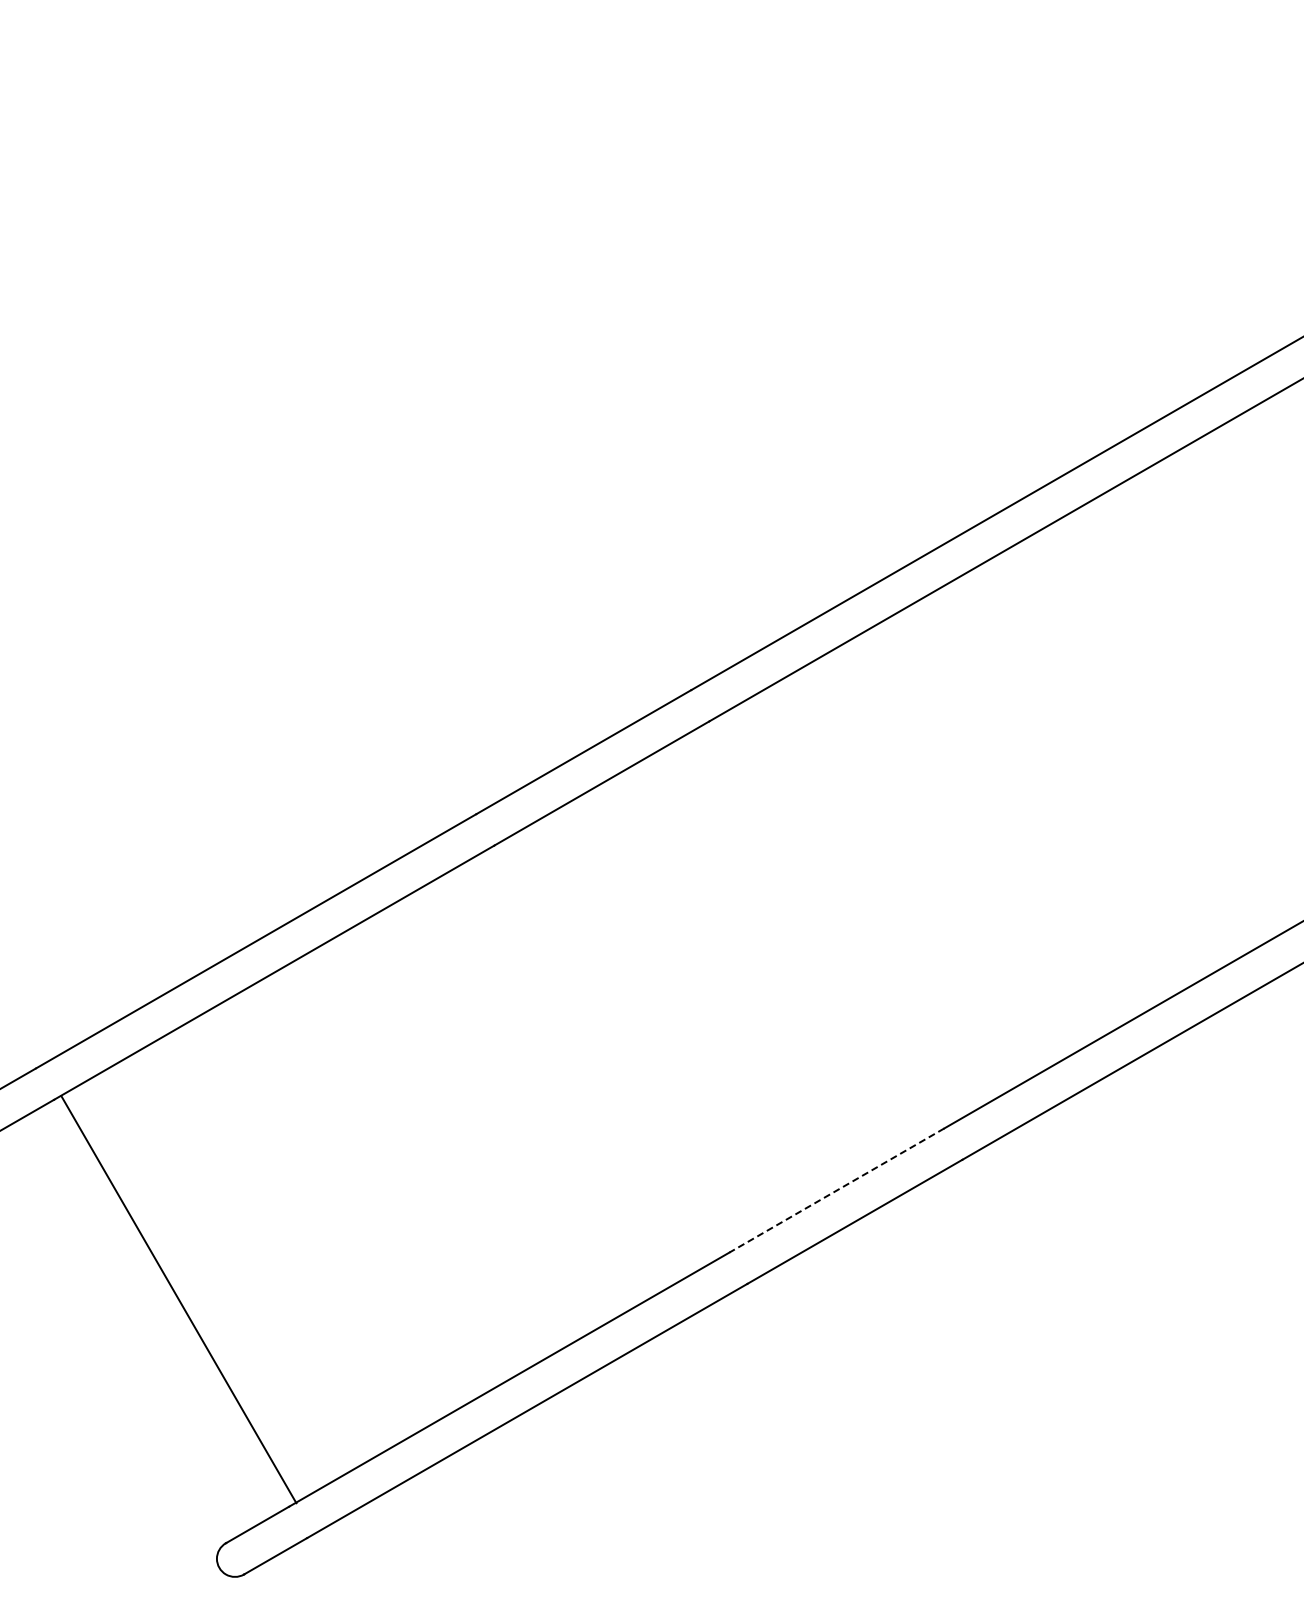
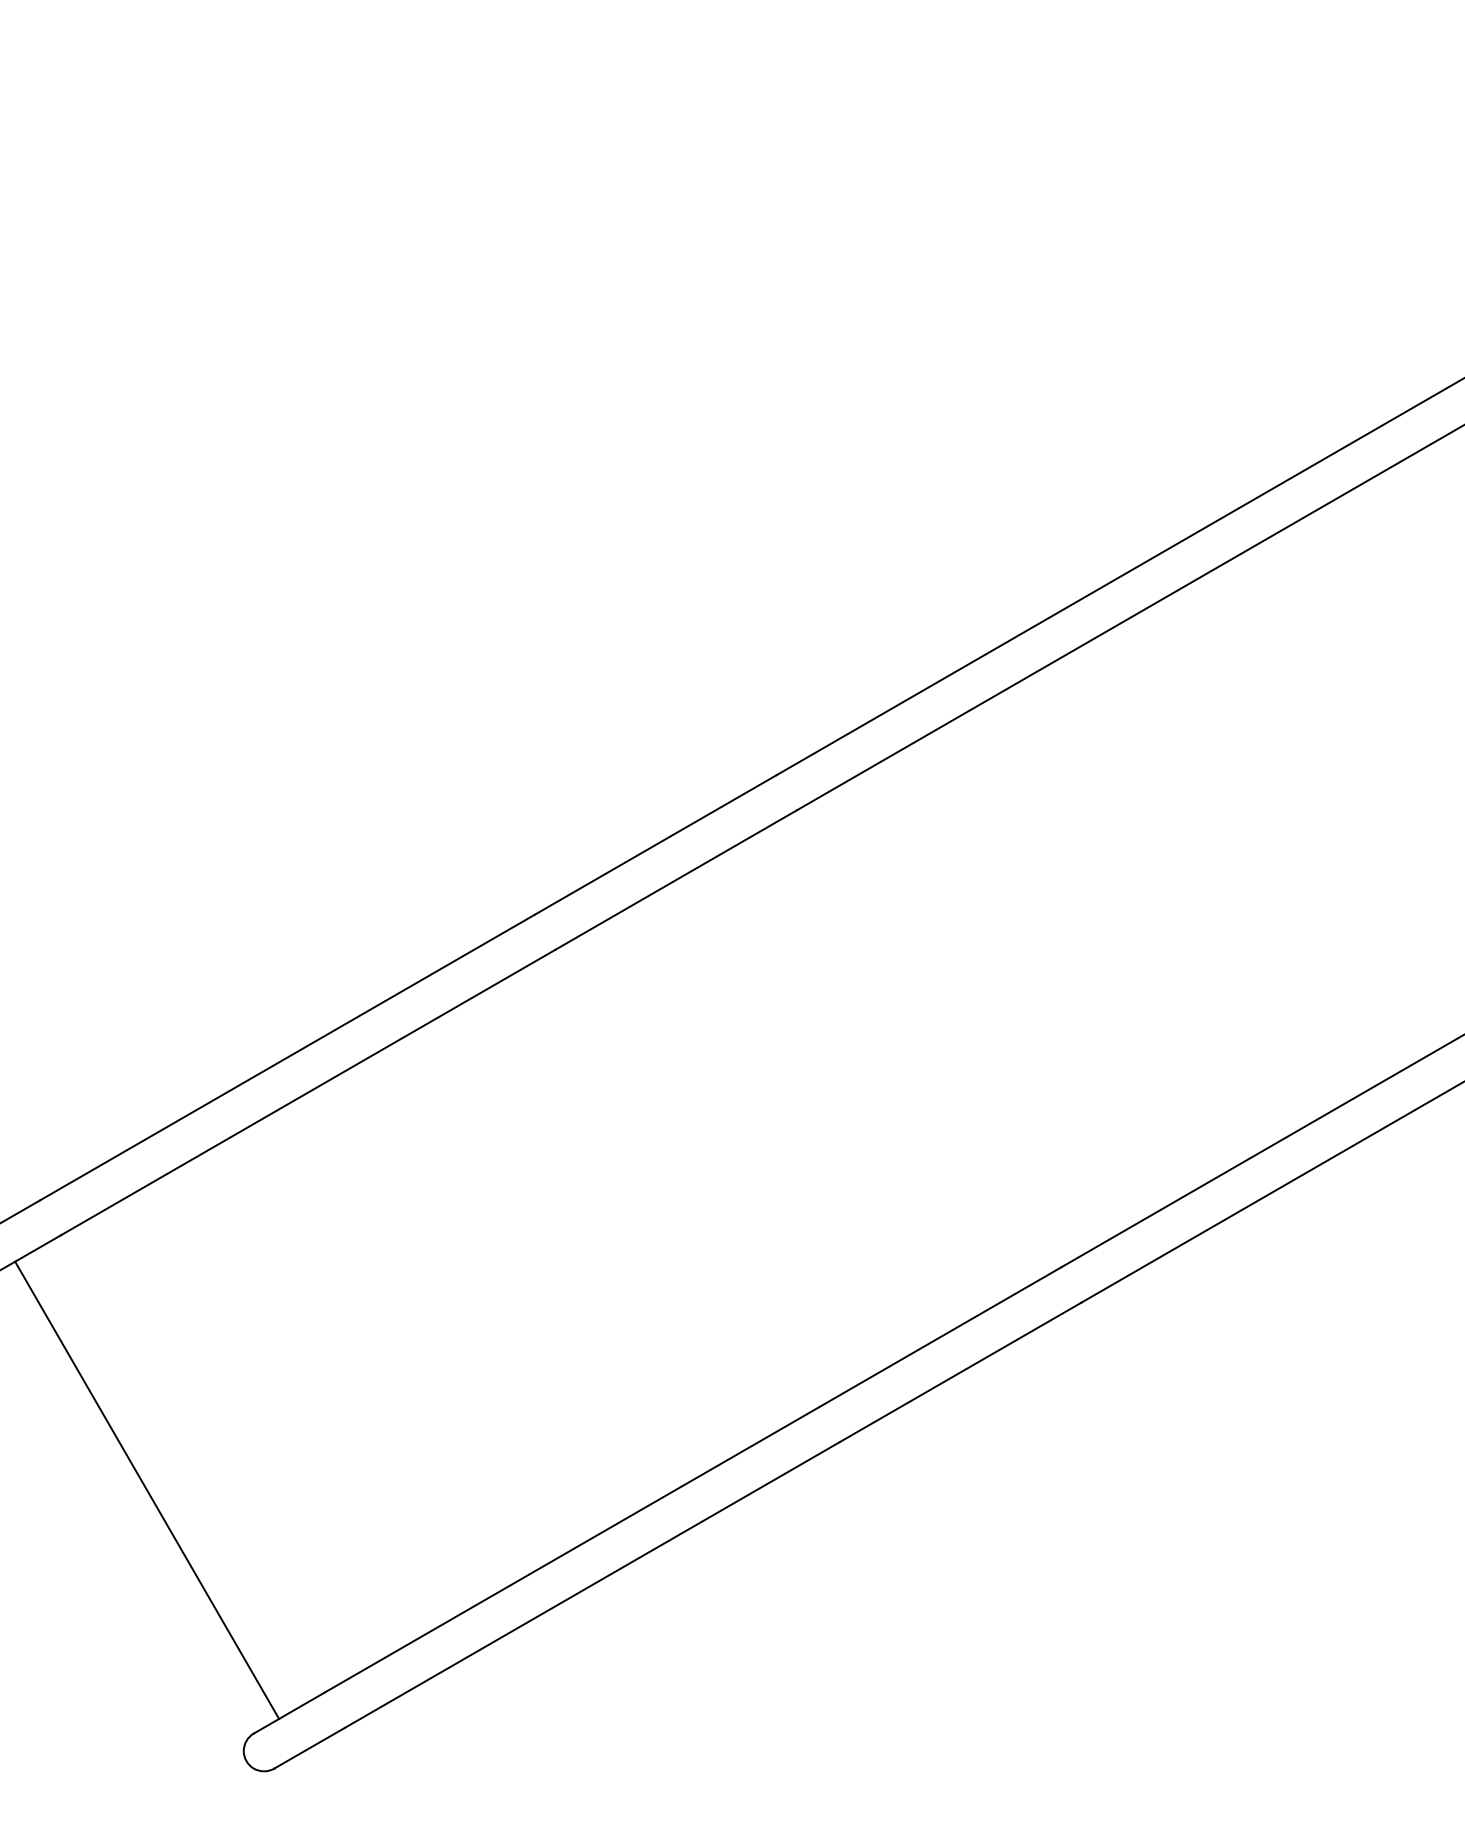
line: (836, 1190) -> (939, 1337), dashed -> solid
line: (178, 1299) -> (146, 1490), moved

